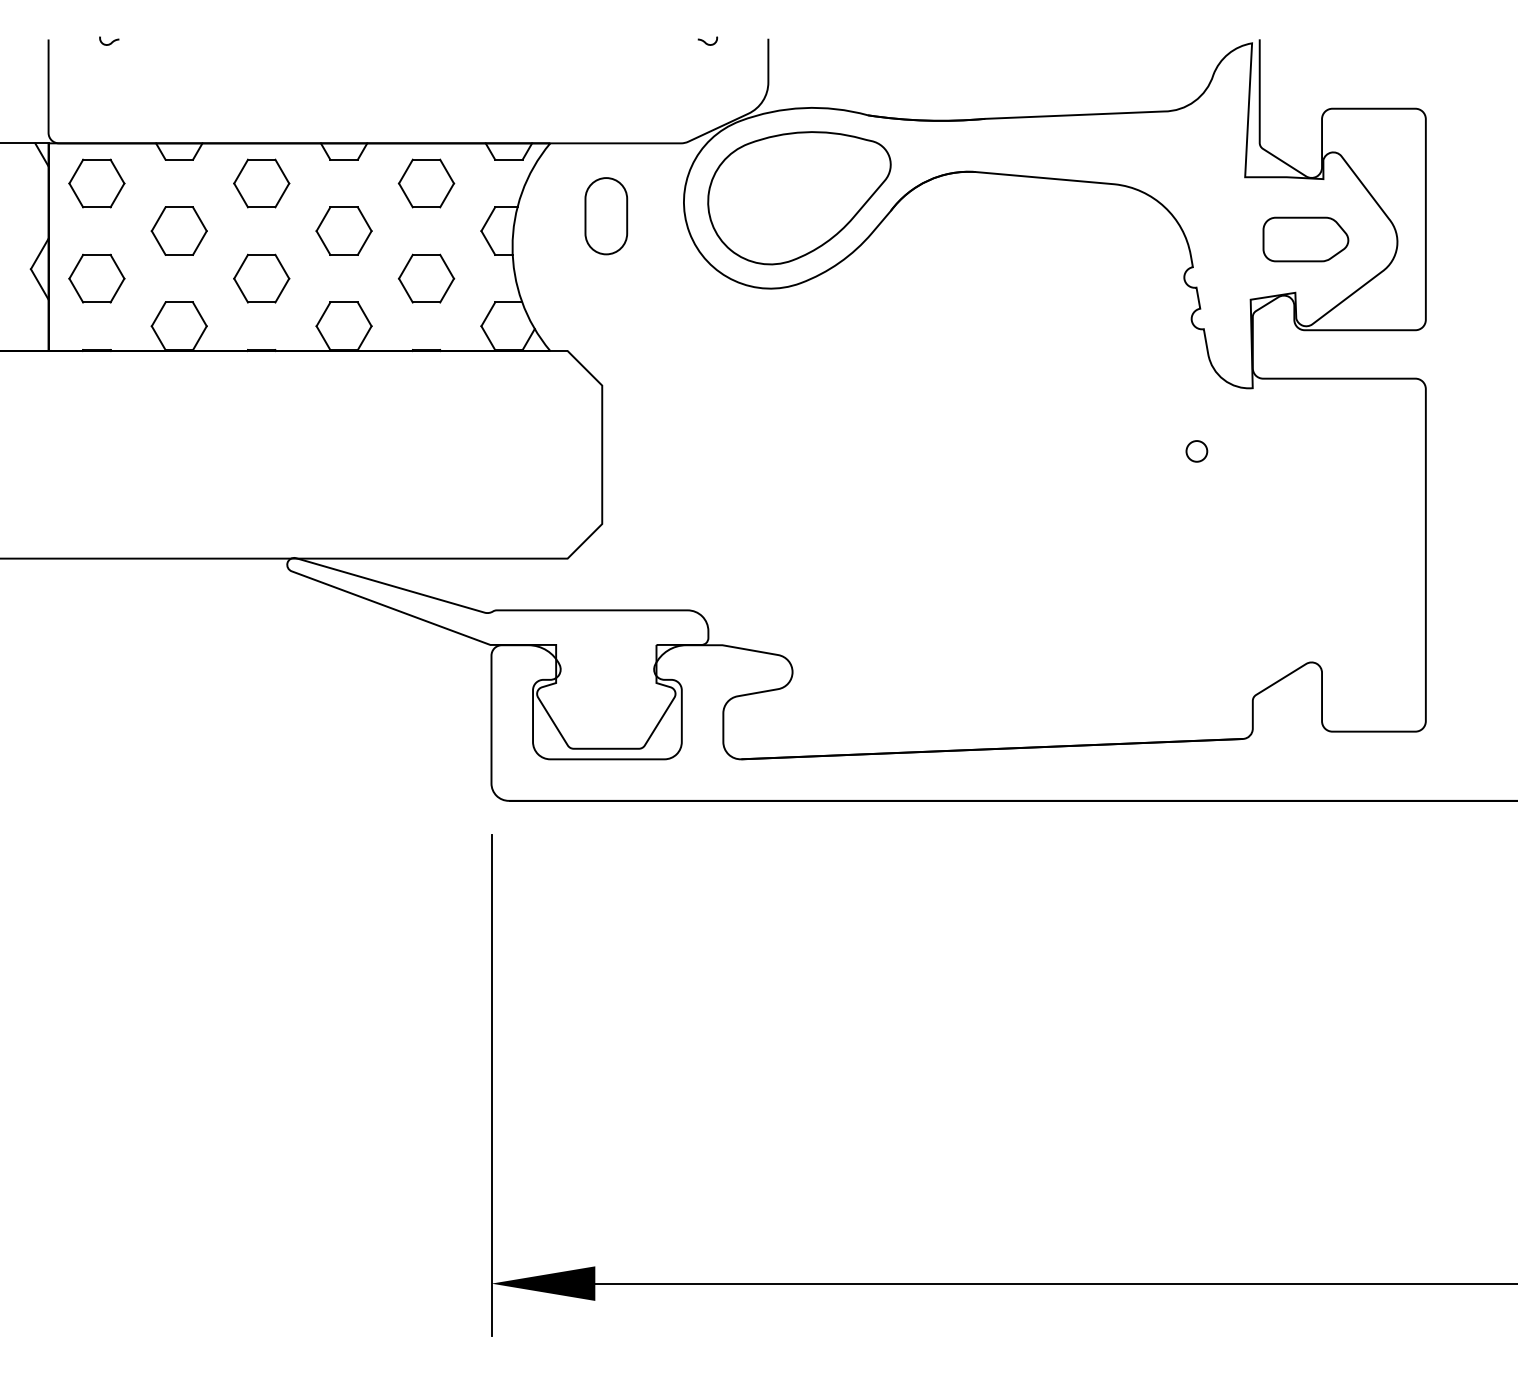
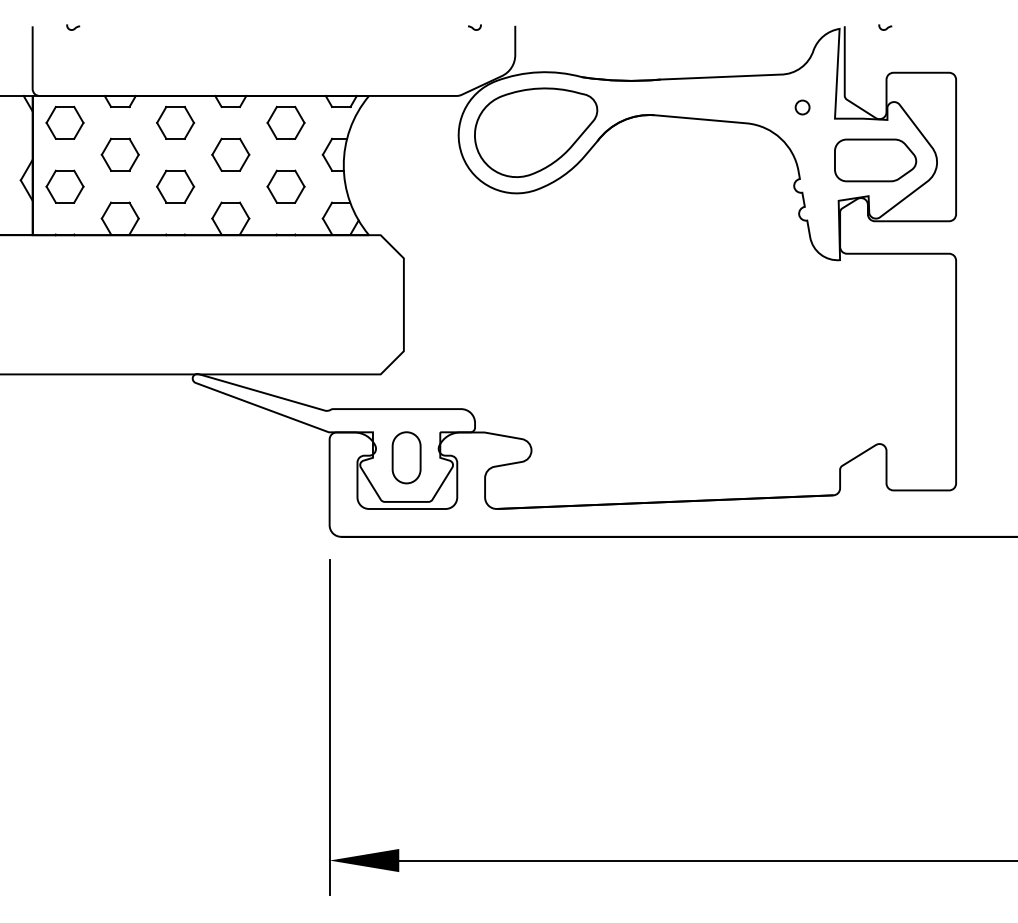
curve: (1322, 41) -> (886, 27), added
part: (606, 215) -> (406, 457), moved
part: (1305, 239) -> (875, 160), size x1.43
circle: (1196, 451) -> (802, 107), moved

